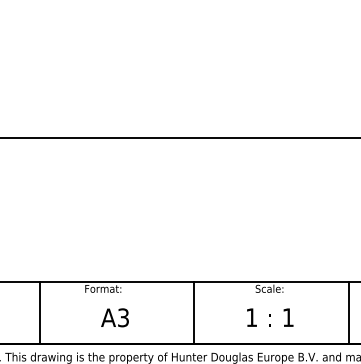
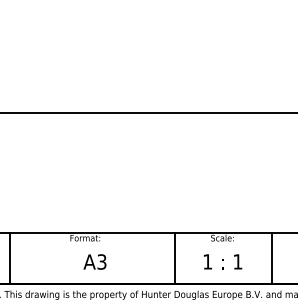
line: (40, 312) -> (10, 257), moved
line: (194, 312) -> (174, 257), moved
line: (348, 312) -> (271, 257), moved

